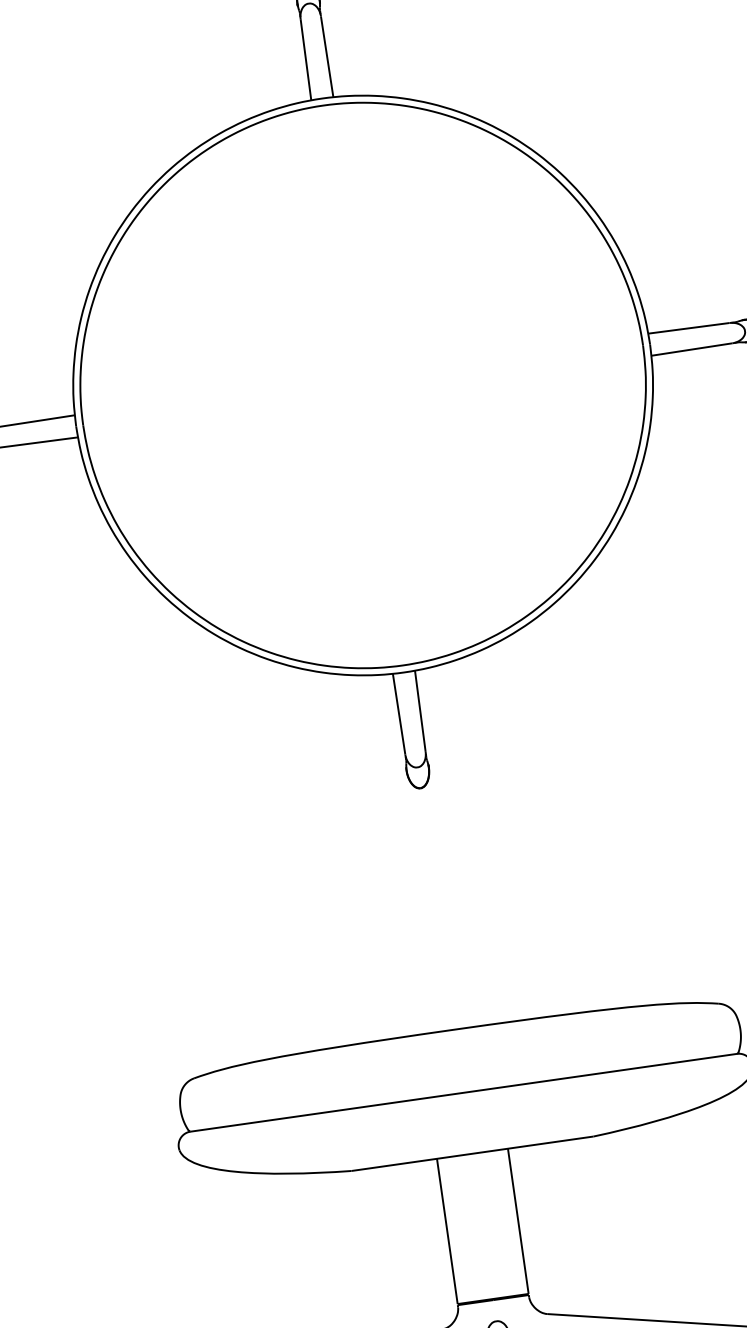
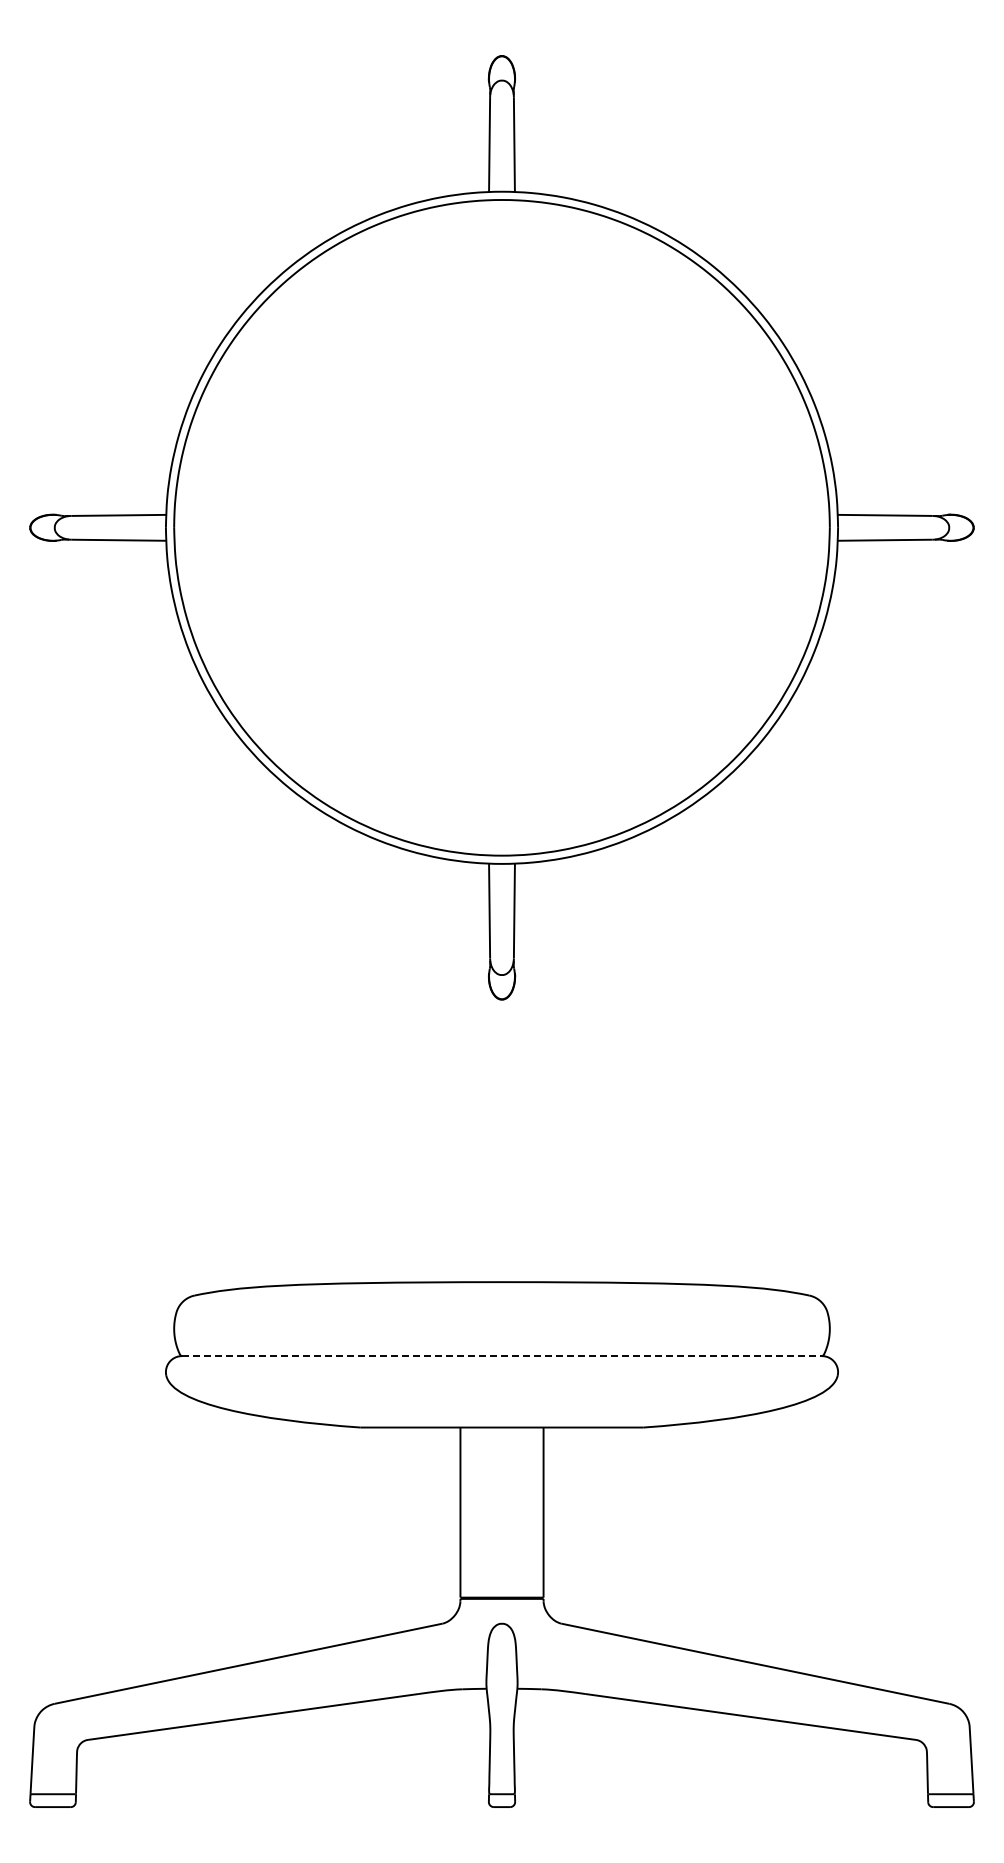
line: (464, 1093) -> (502, 1356), solid -> dashed

